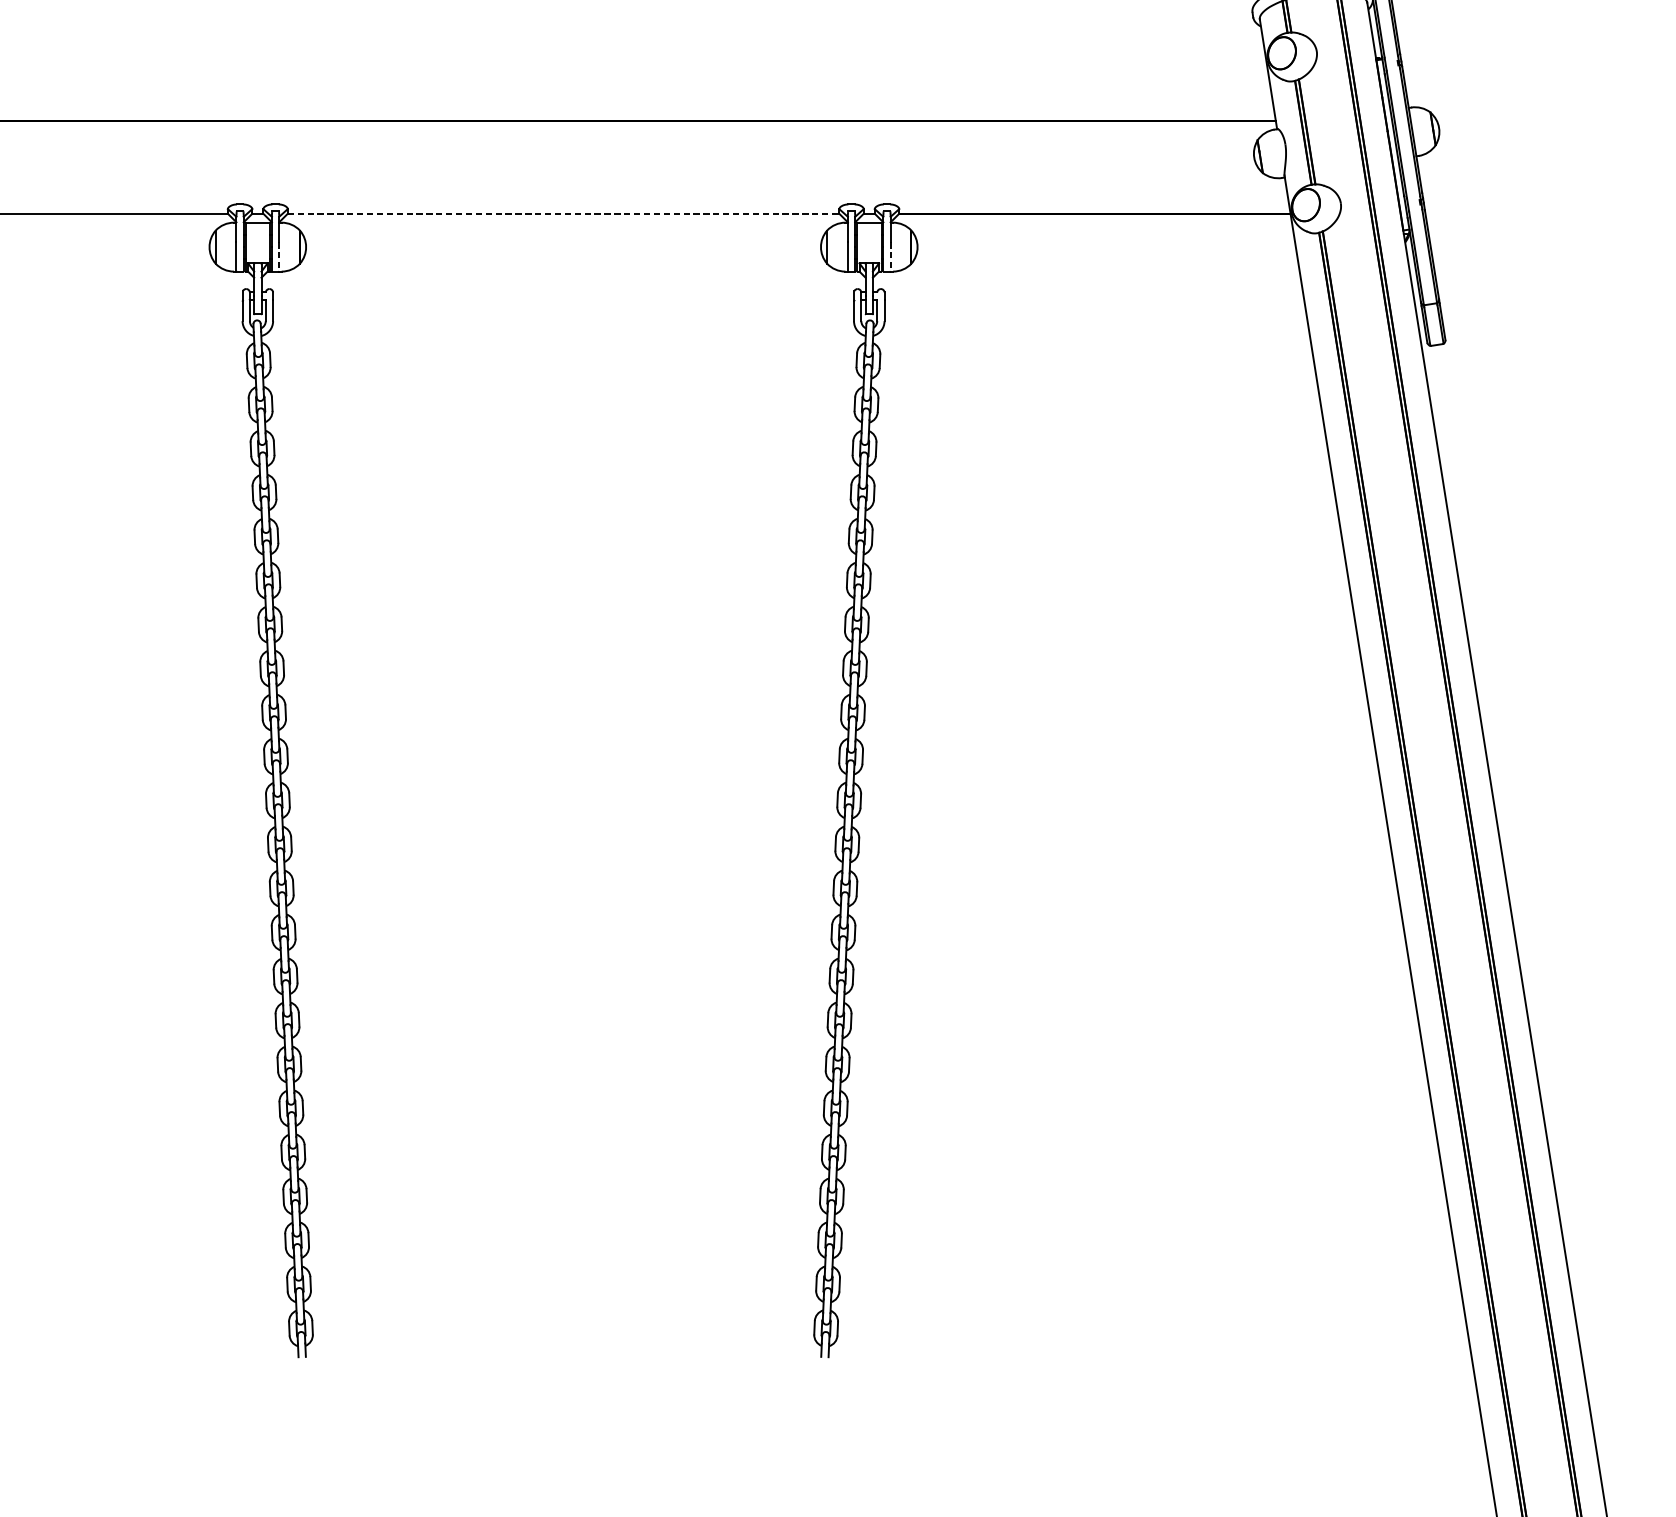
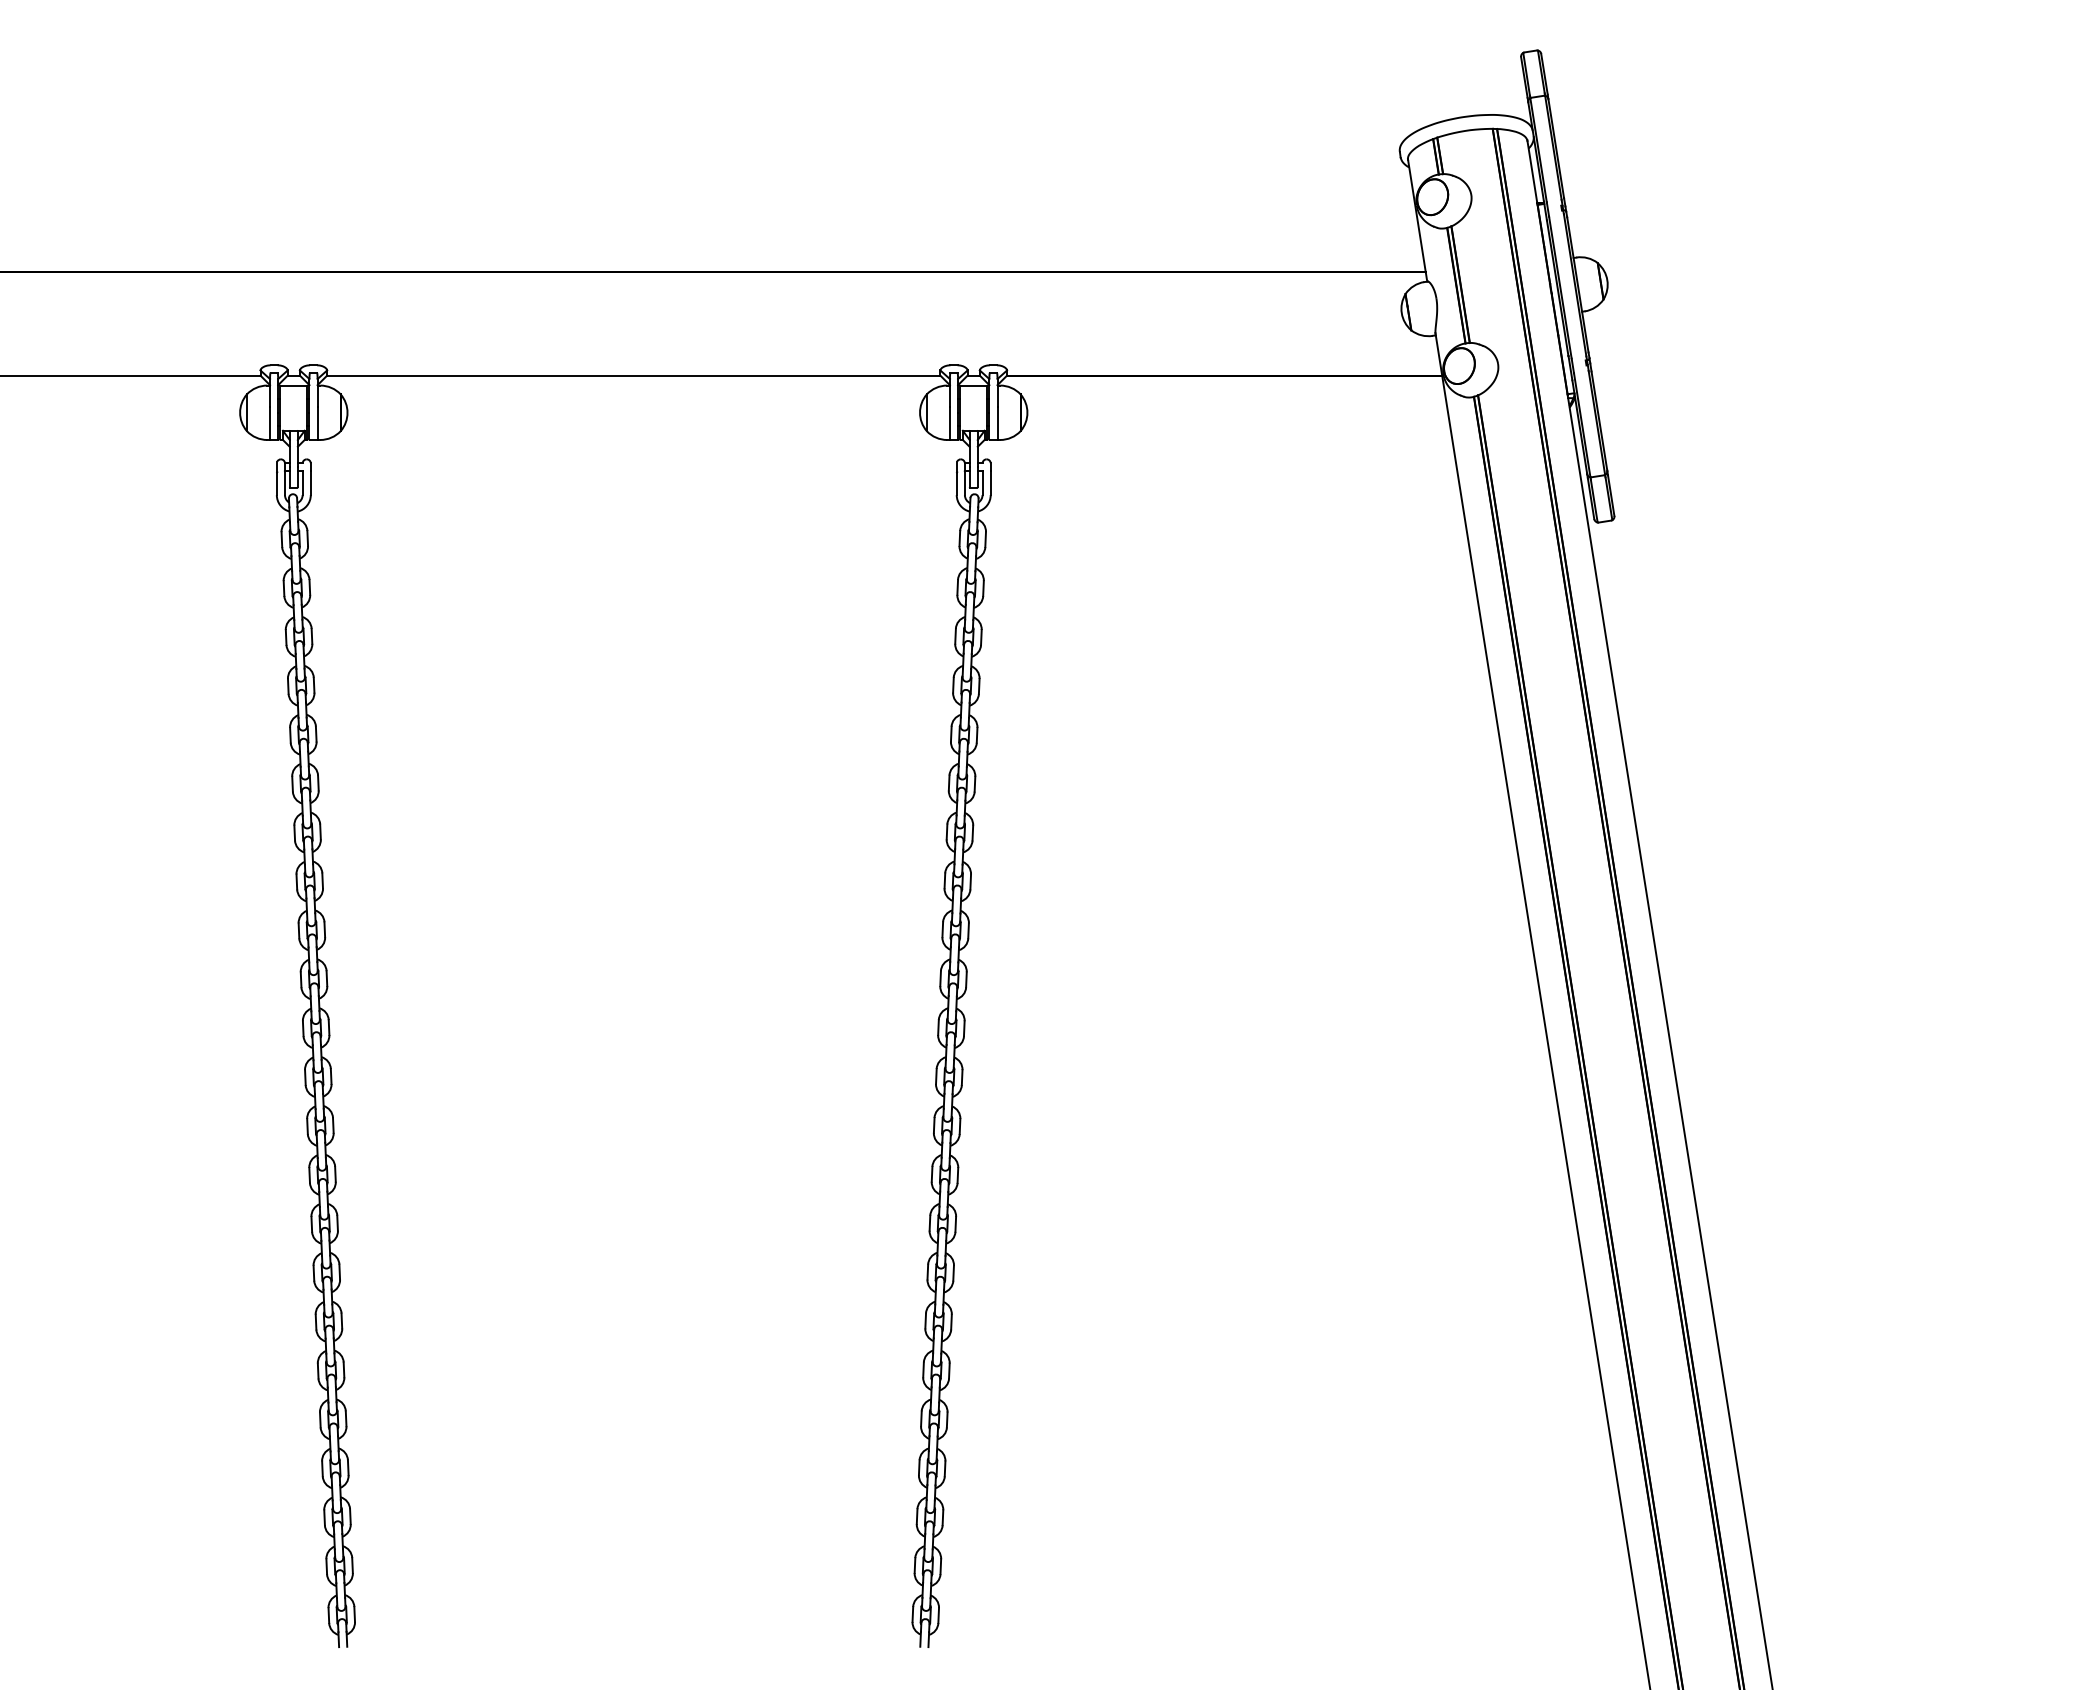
line: (563, 213) -> (633, 375), dashed -> solid
line: (279, 257) -> (317, 424), dashed -> solid
line: (890, 257) -> (997, 424), dashed -> solid

